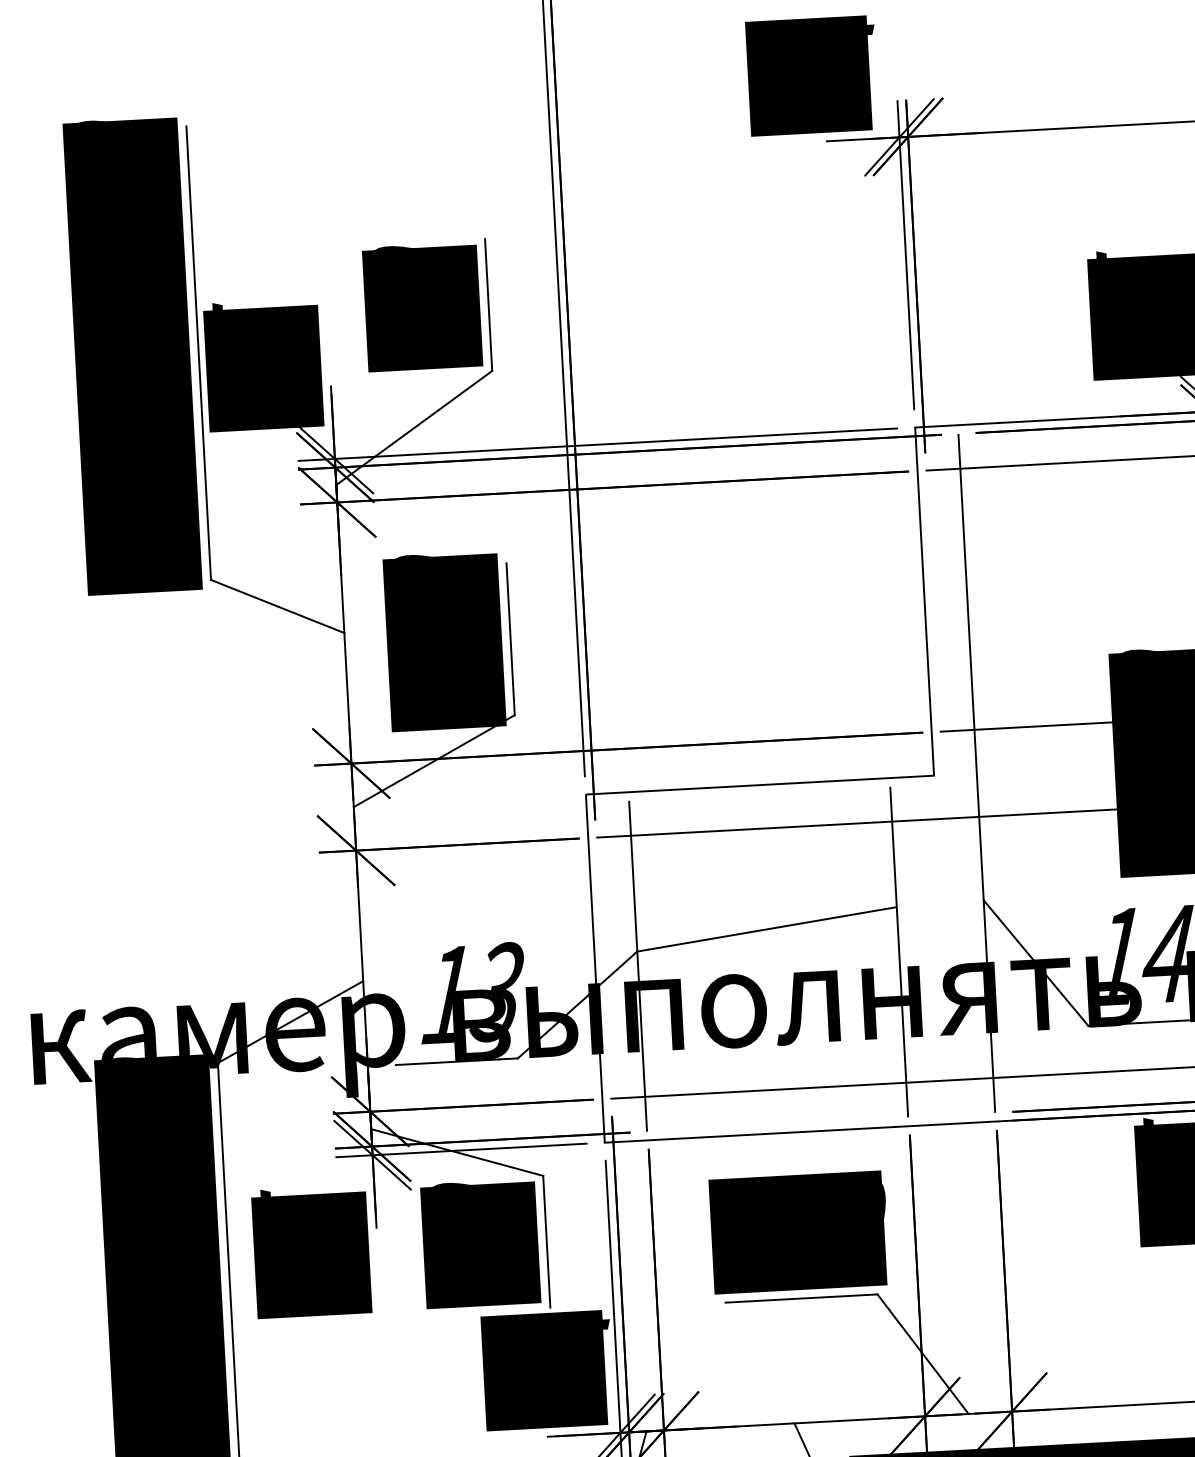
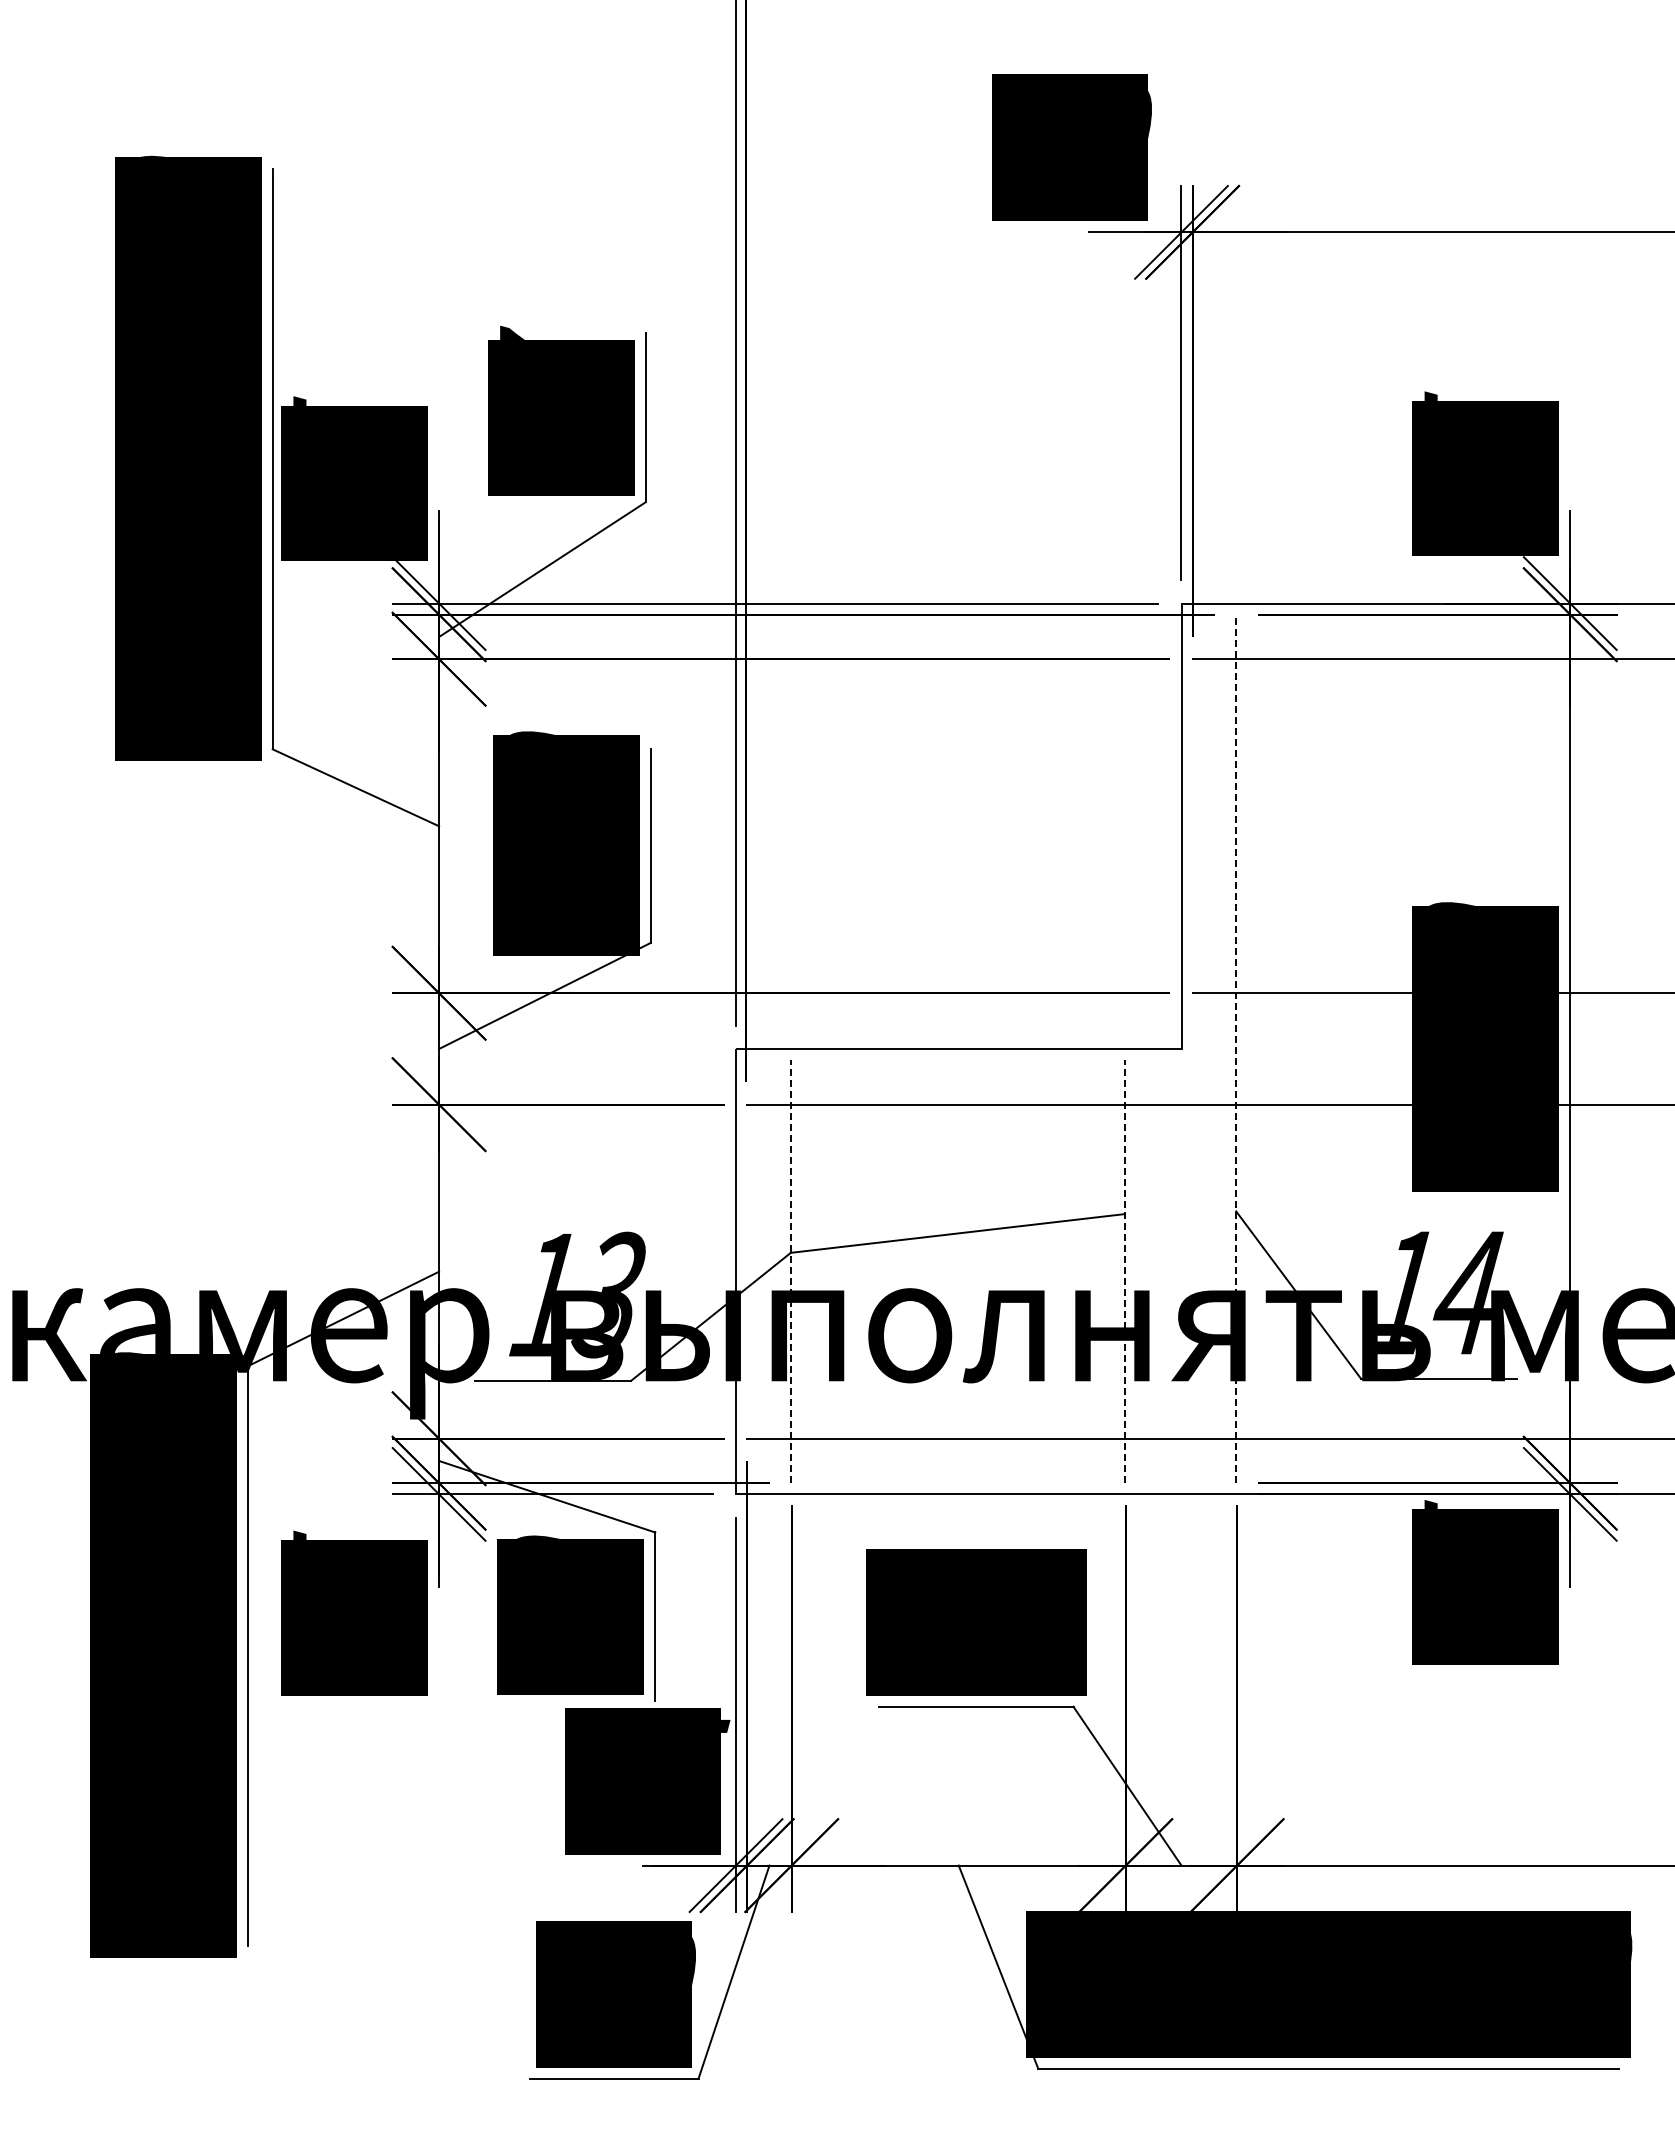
text: (871, 44) -> (1152, 112), 15 -> 10
text: (91, 120) -> (151, 155), 3*150=450 -> 3*150=639
text: (390, 243) -> (525, 332), 60 -> 47
line: (977, 772) -> (1236, 1048), solid -> dashed
line: (898, 952) -> (1124, 1271), solid -> dashed
line: (637, 966) -> (790, 1271), solid -> dashed
text: (451, 1184) -> (537, 1536), 60 -> 69
text: (884, 1201) -> (1088, 1588), 150 -> 181

